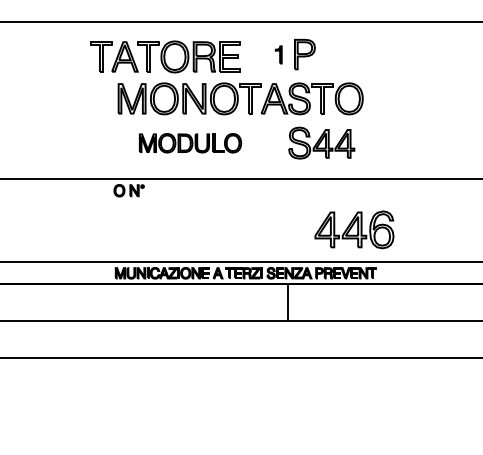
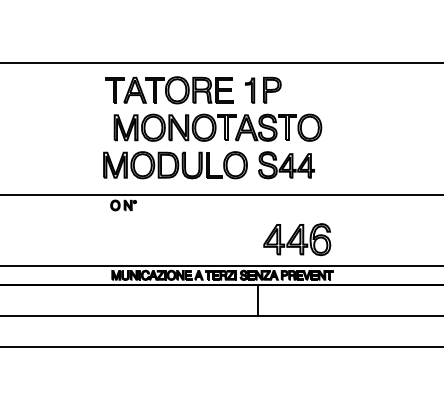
part: (279, 54) -> (250, 90), size x1.67
part: (165, 57) -> (169, 90), moved
part: (190, 143) -> (175, 165), size x1.67
part: (354, 229) -> (297, 239), moved

